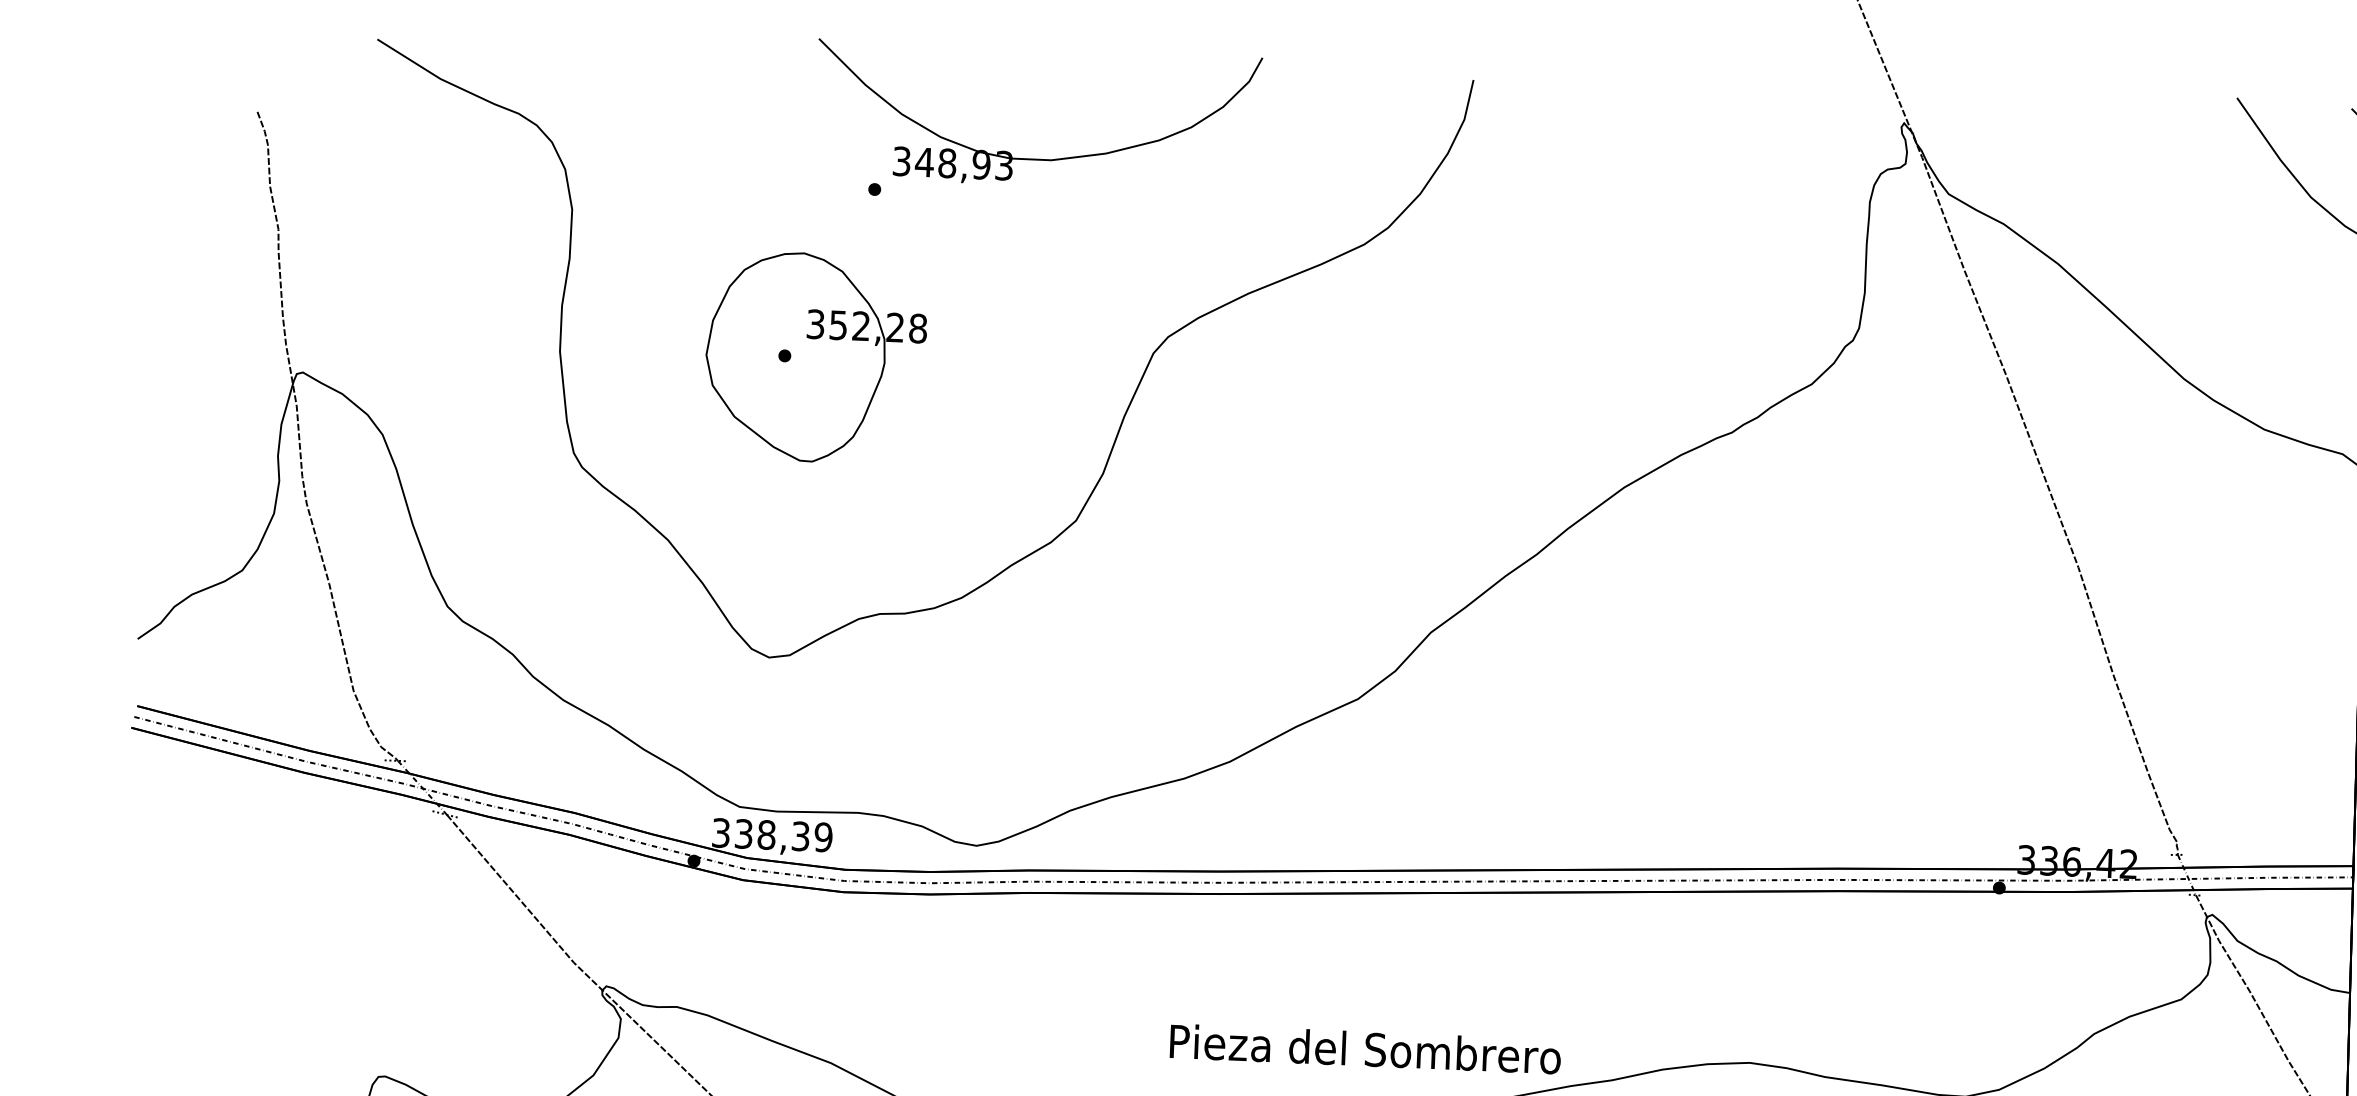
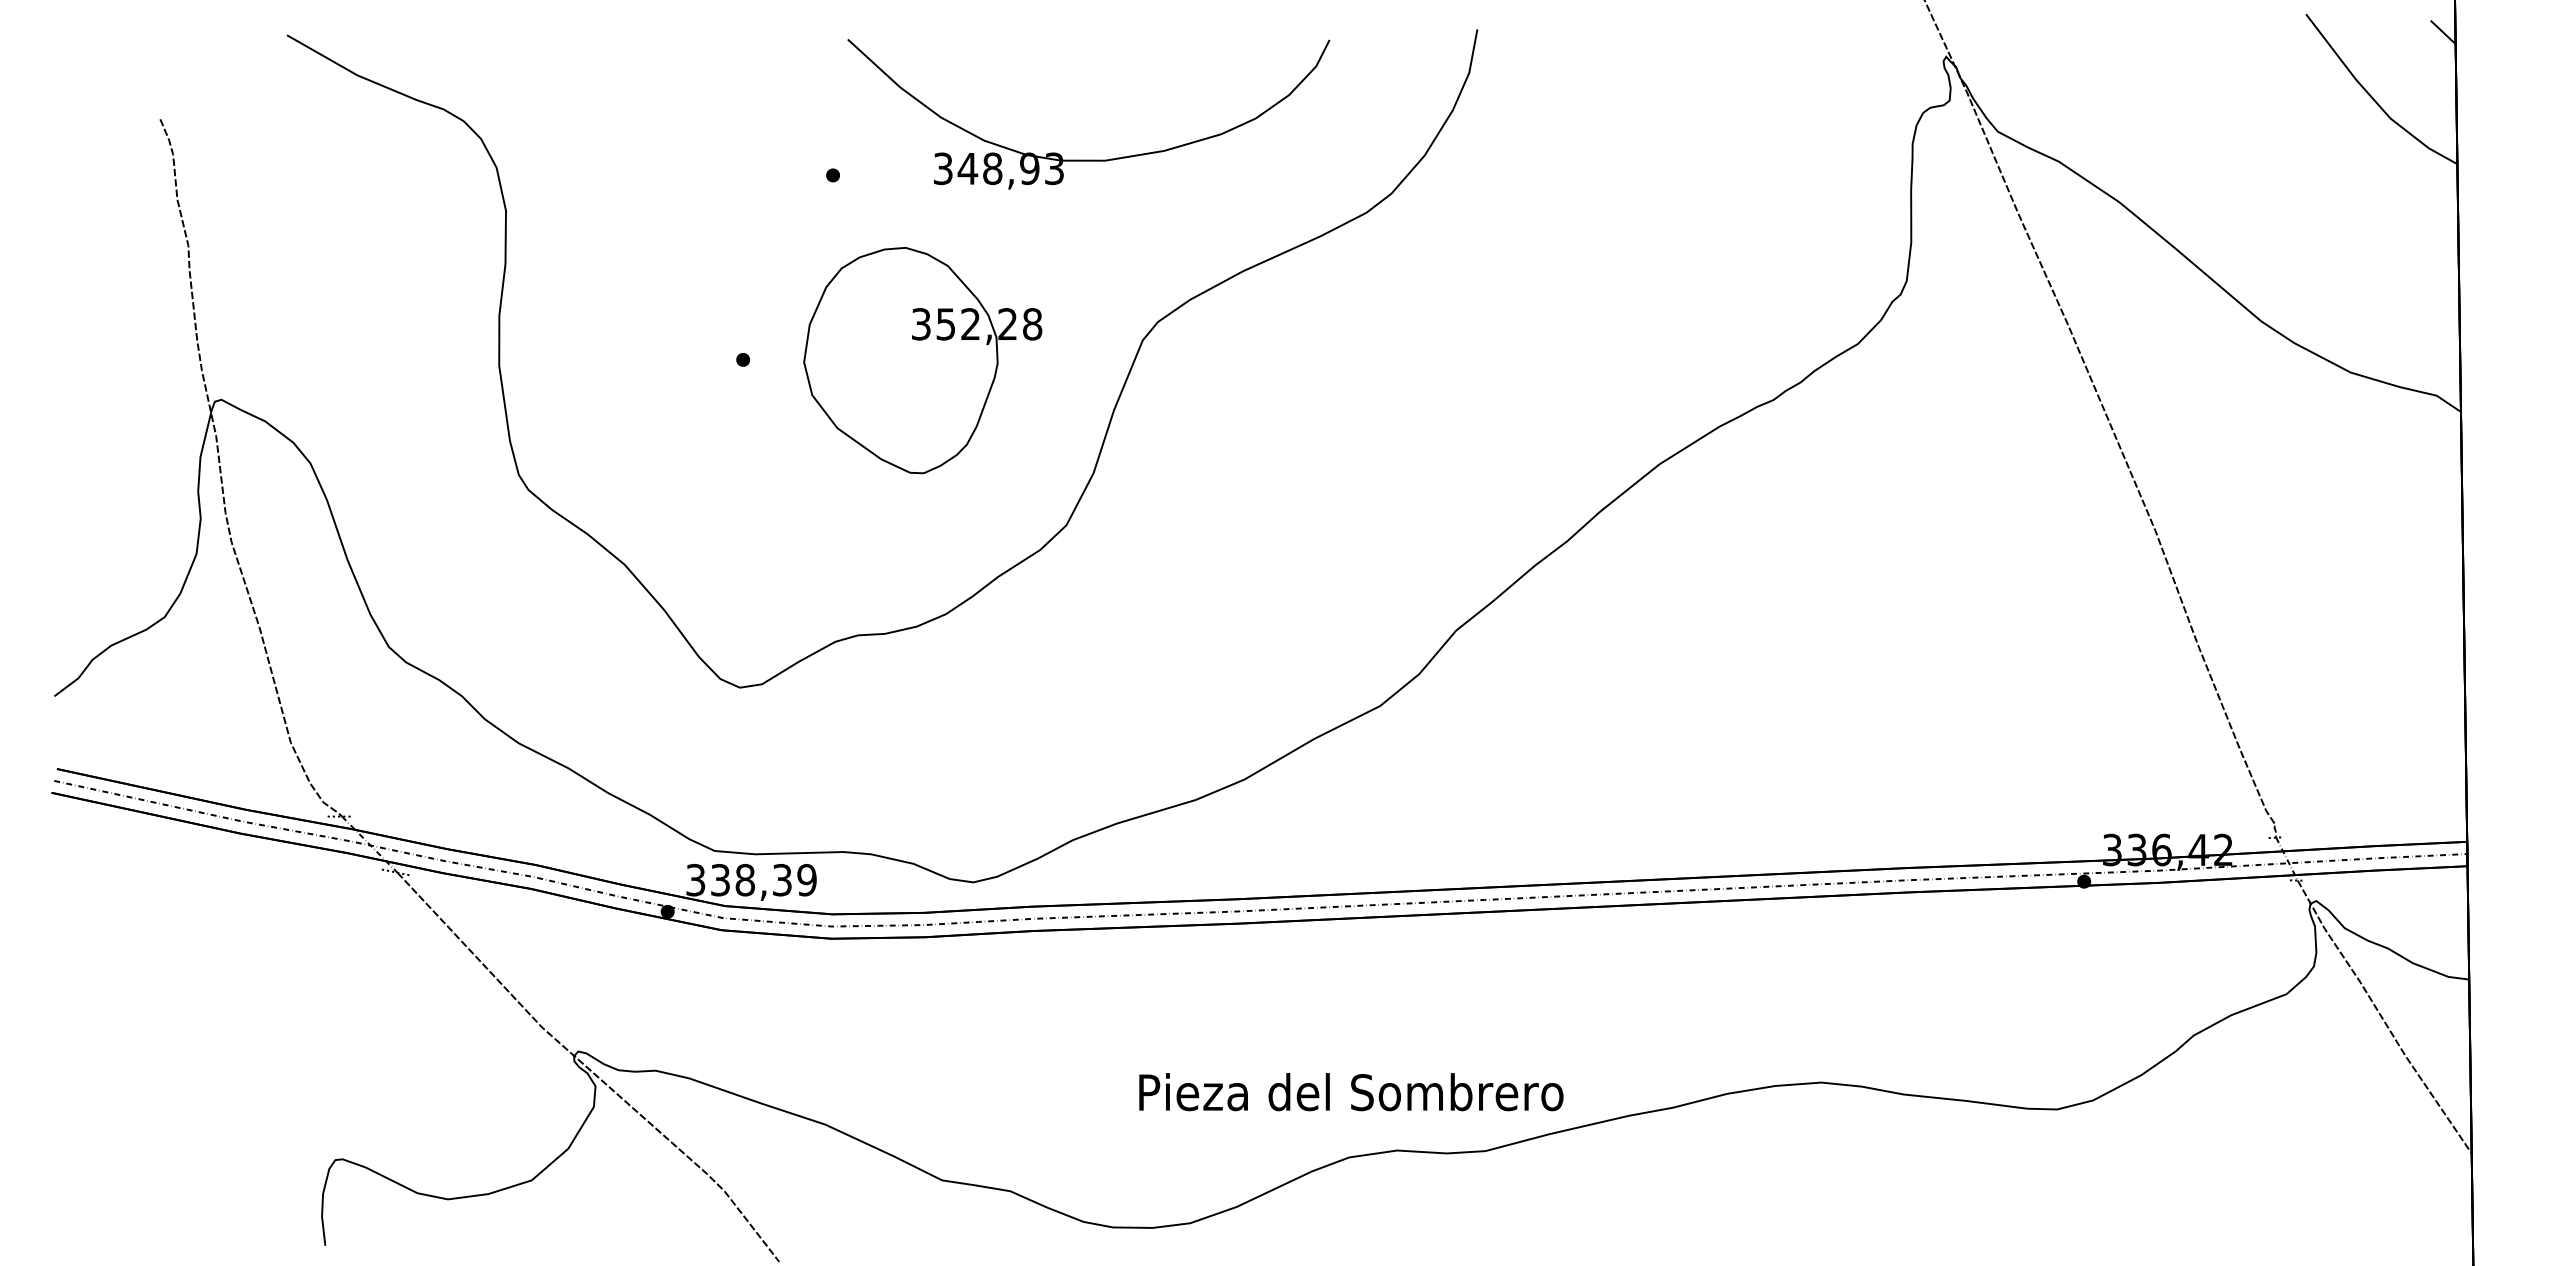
part: (1035, 158) -> (1088, 159), moved
part: (815, 357) -> (922, 360), moved
text: (1365, 1049) -> (1351, 1092), moved

